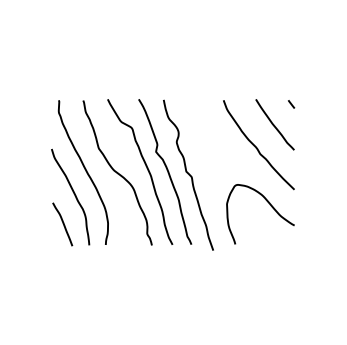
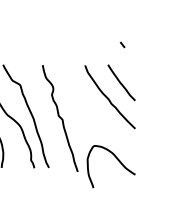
curve: (291, 104) -> (122, 45), moved
curve: (166, 170) -> (44, 115), removed
curve: (270, 206) -> (118, 161), moved

